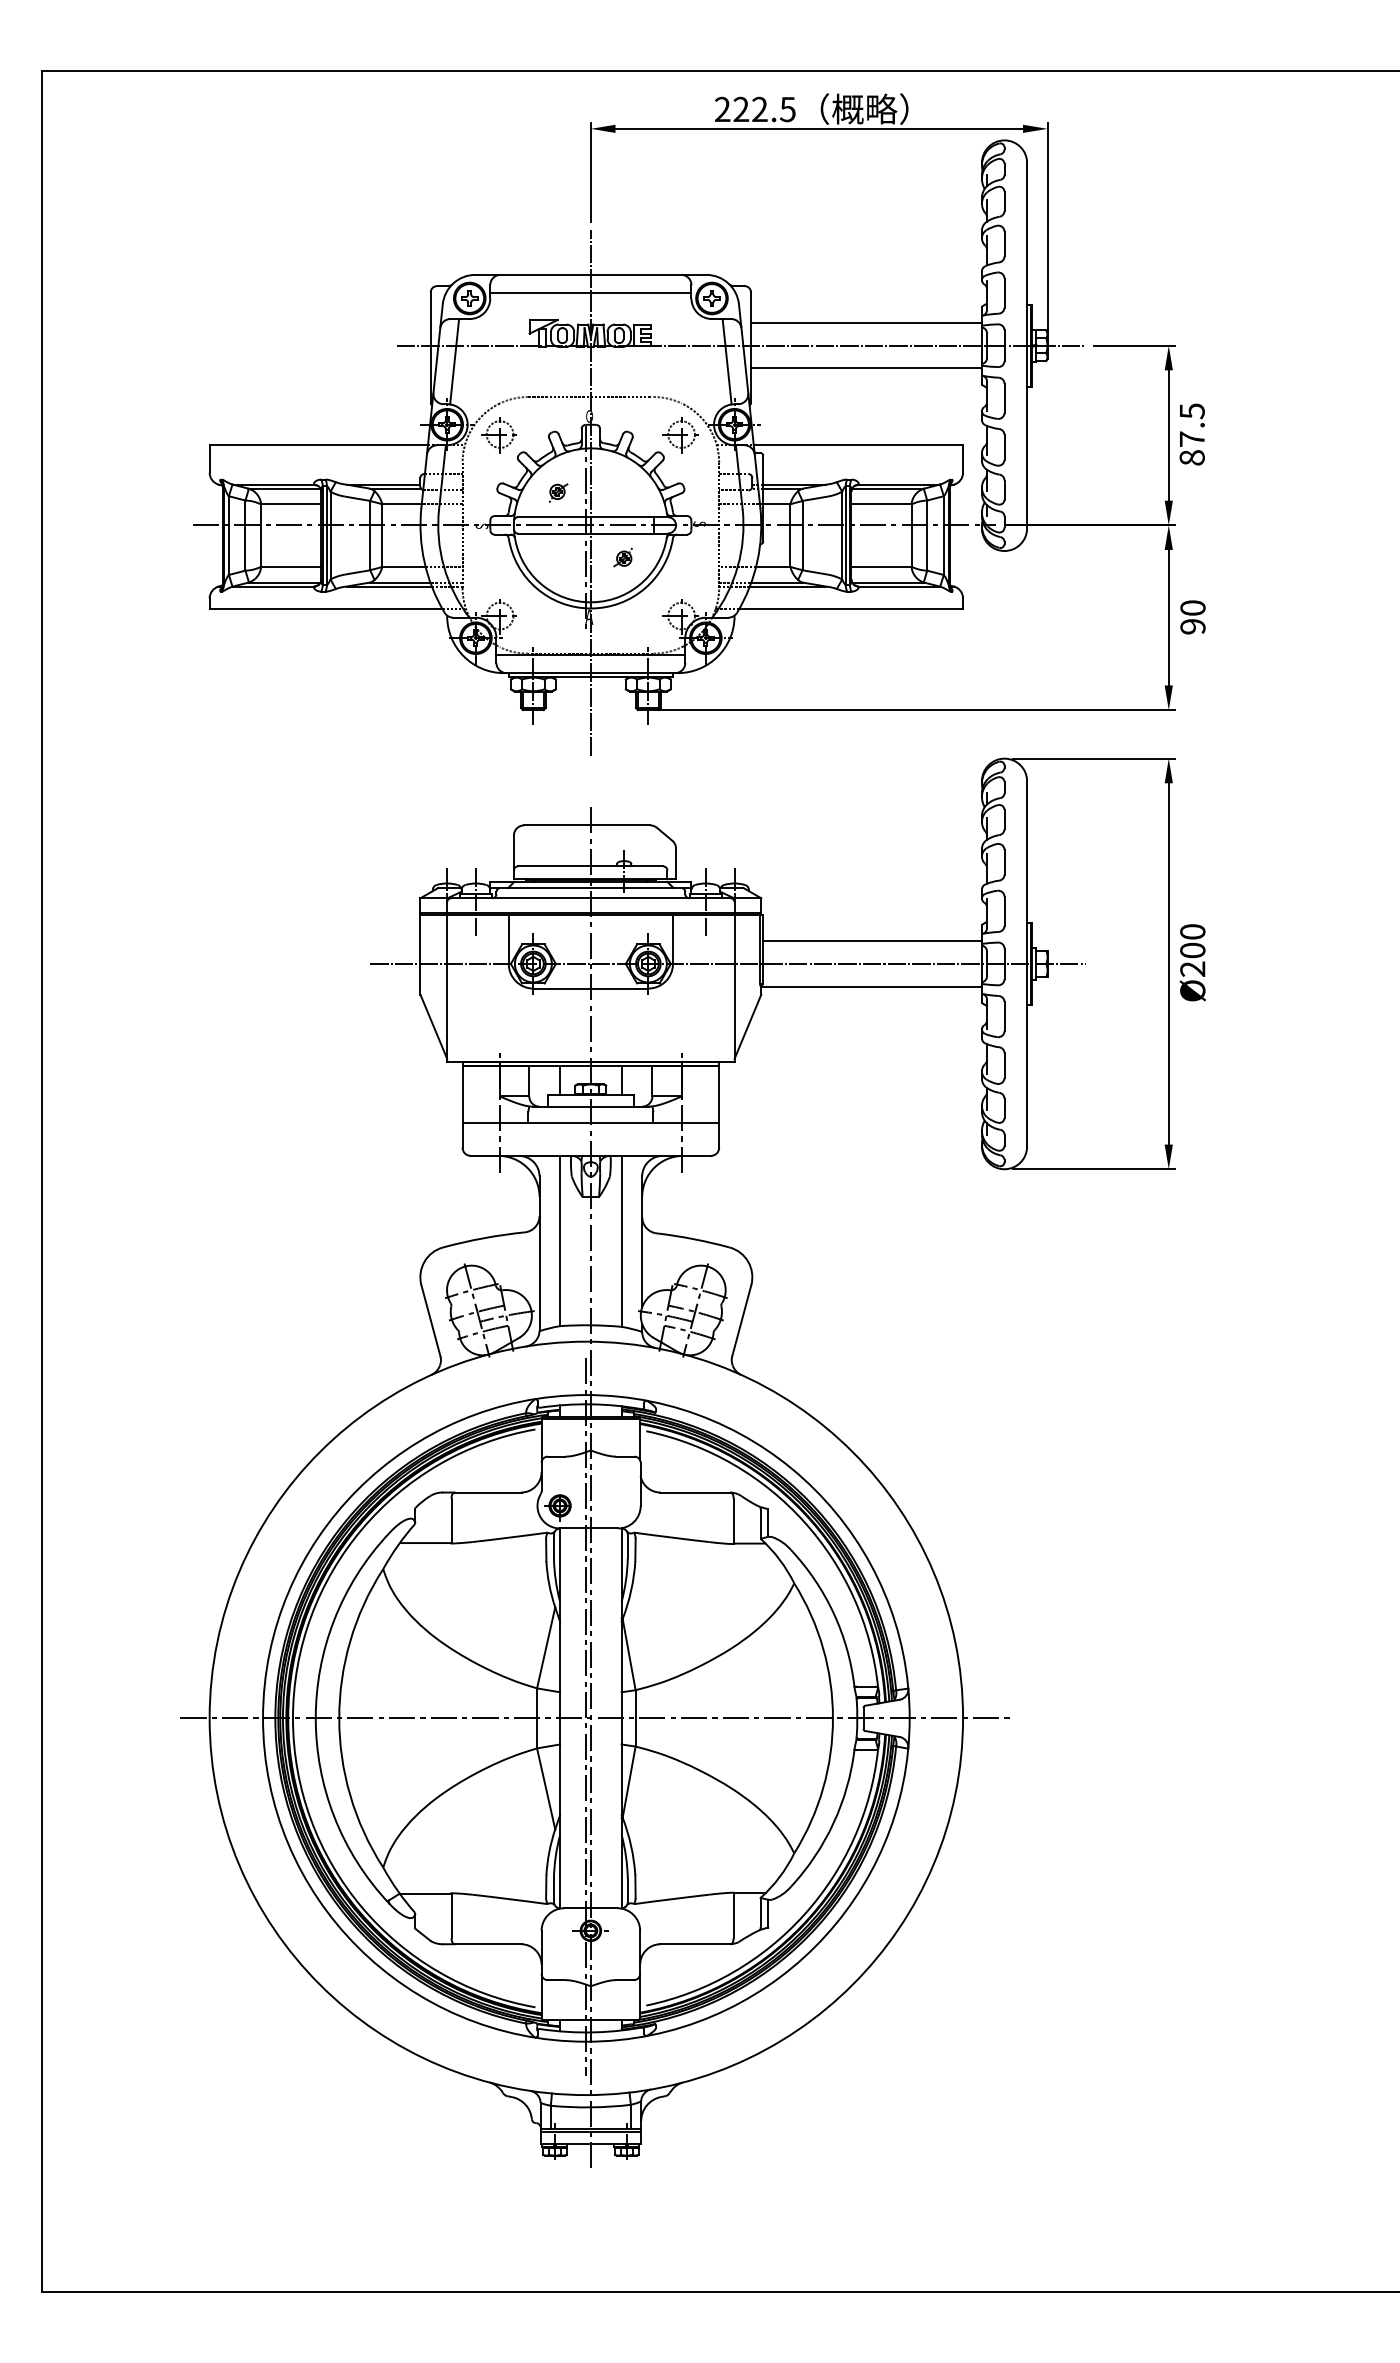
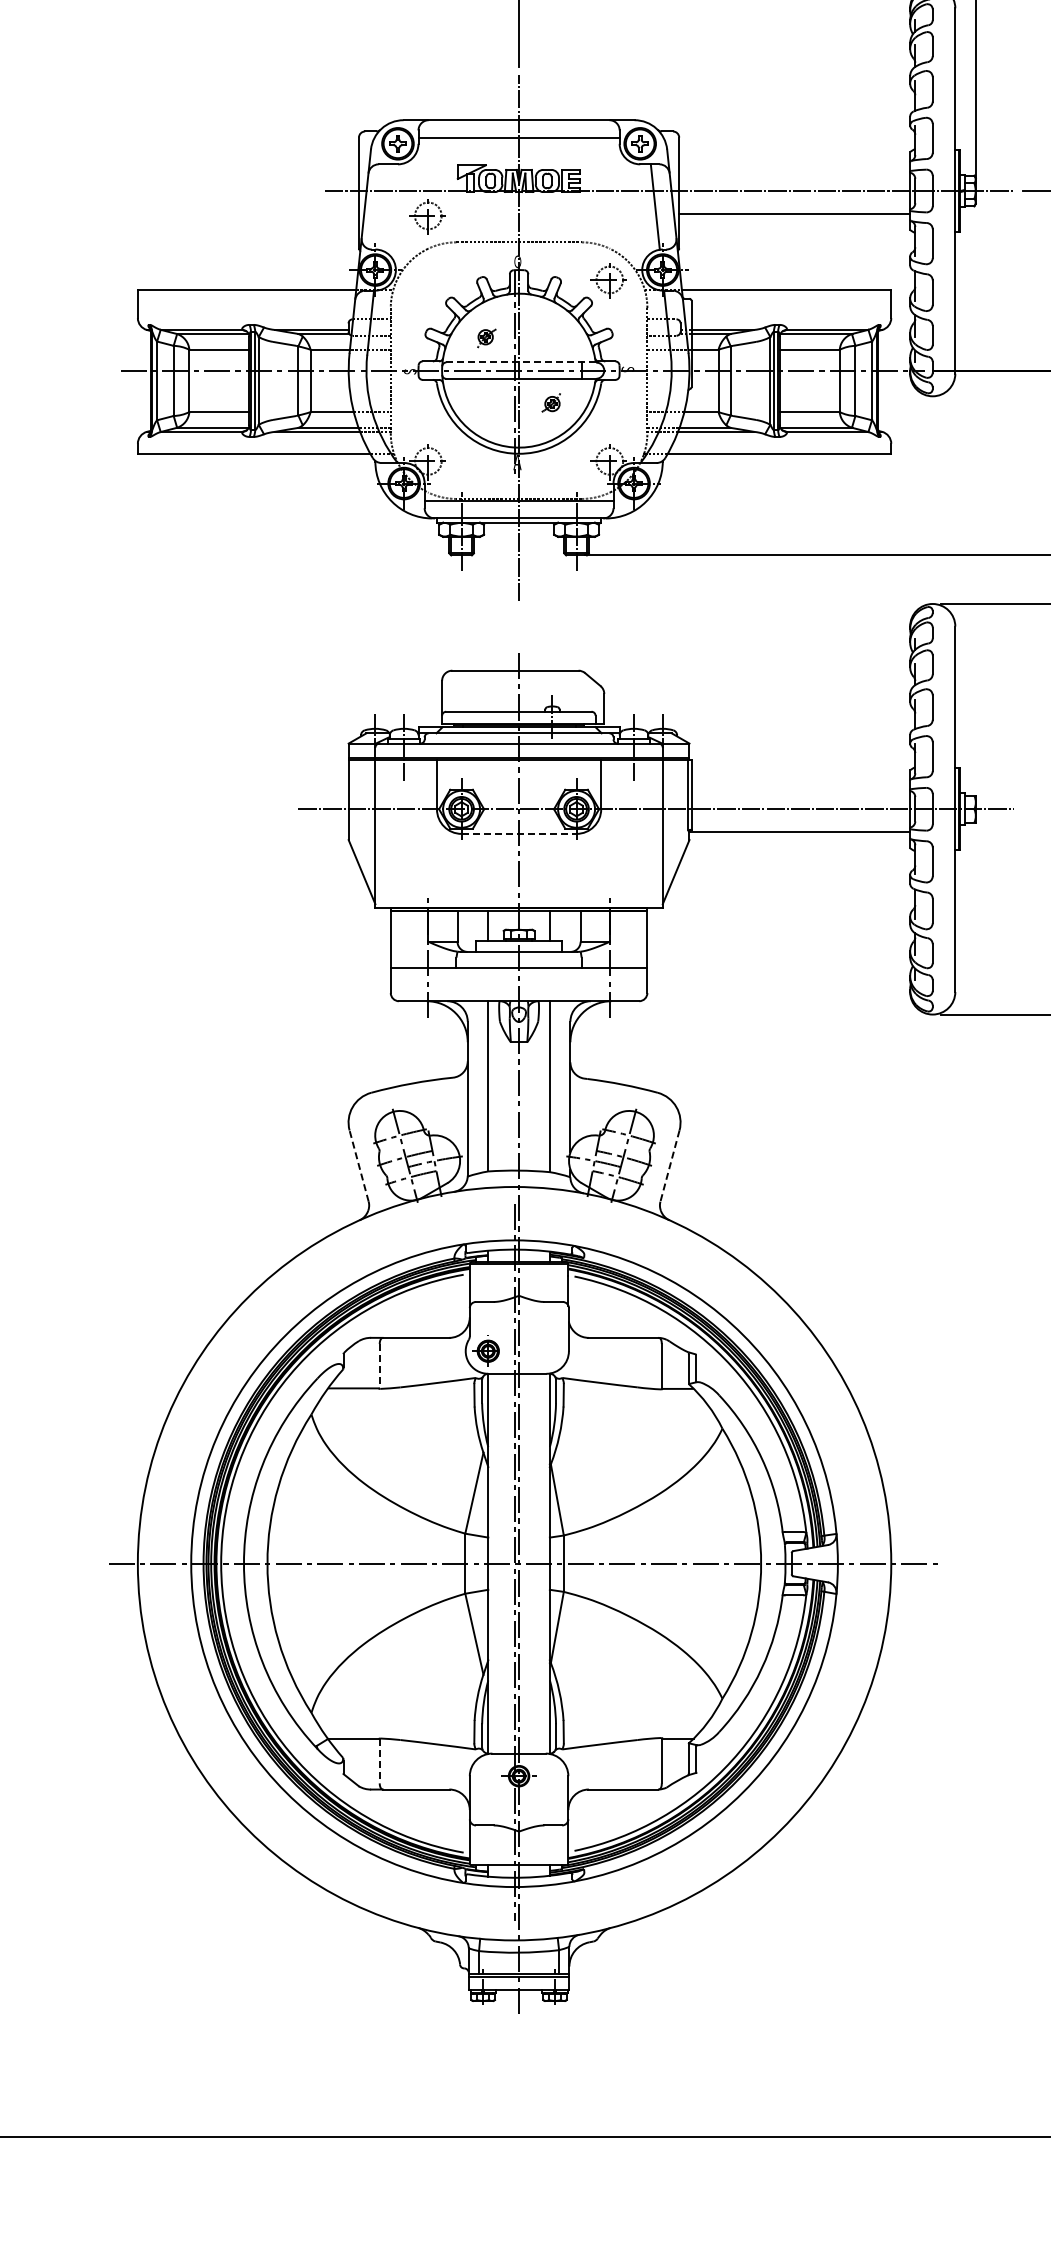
line: (866, 323) -> (794, 168), removed
line: (454, 361) -> (382, 206), removed
part: (498, 435) -> (426, 216), moved
line: (592, 517) -> (520, 362), solid -> dashed
line: (872, 941) -> (800, 786), removed
line: (591, 988) -> (519, 833), solid -> dashed
line: (430, 1320) -> (358, 1165), solid -> dashed
line: (741, 1320) -> (669, 1165), solid -> dashed
line: (451, 1521) -> (379, 1366), solid -> dashed
line: (451, 1916) -> (379, 1761), solid -> dashed

